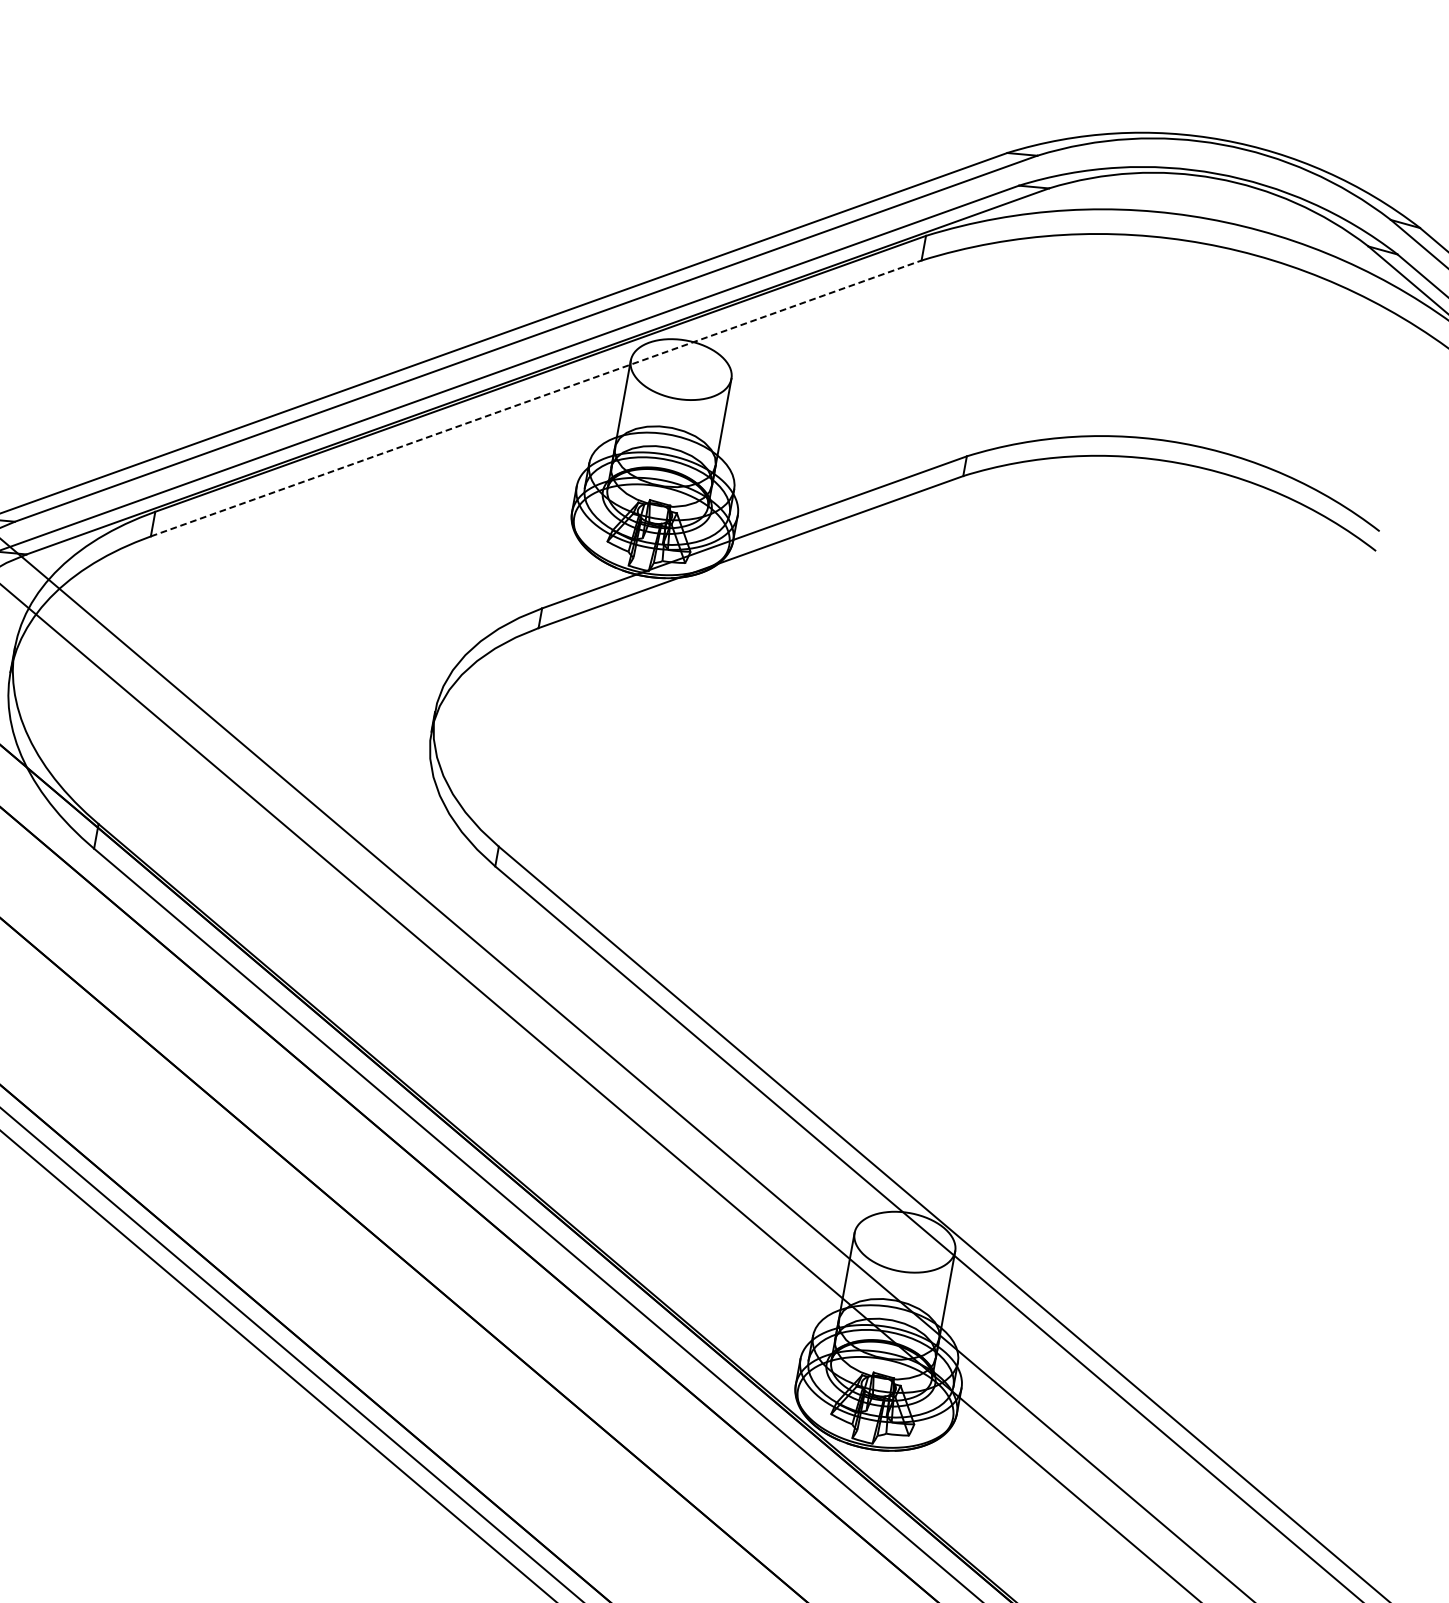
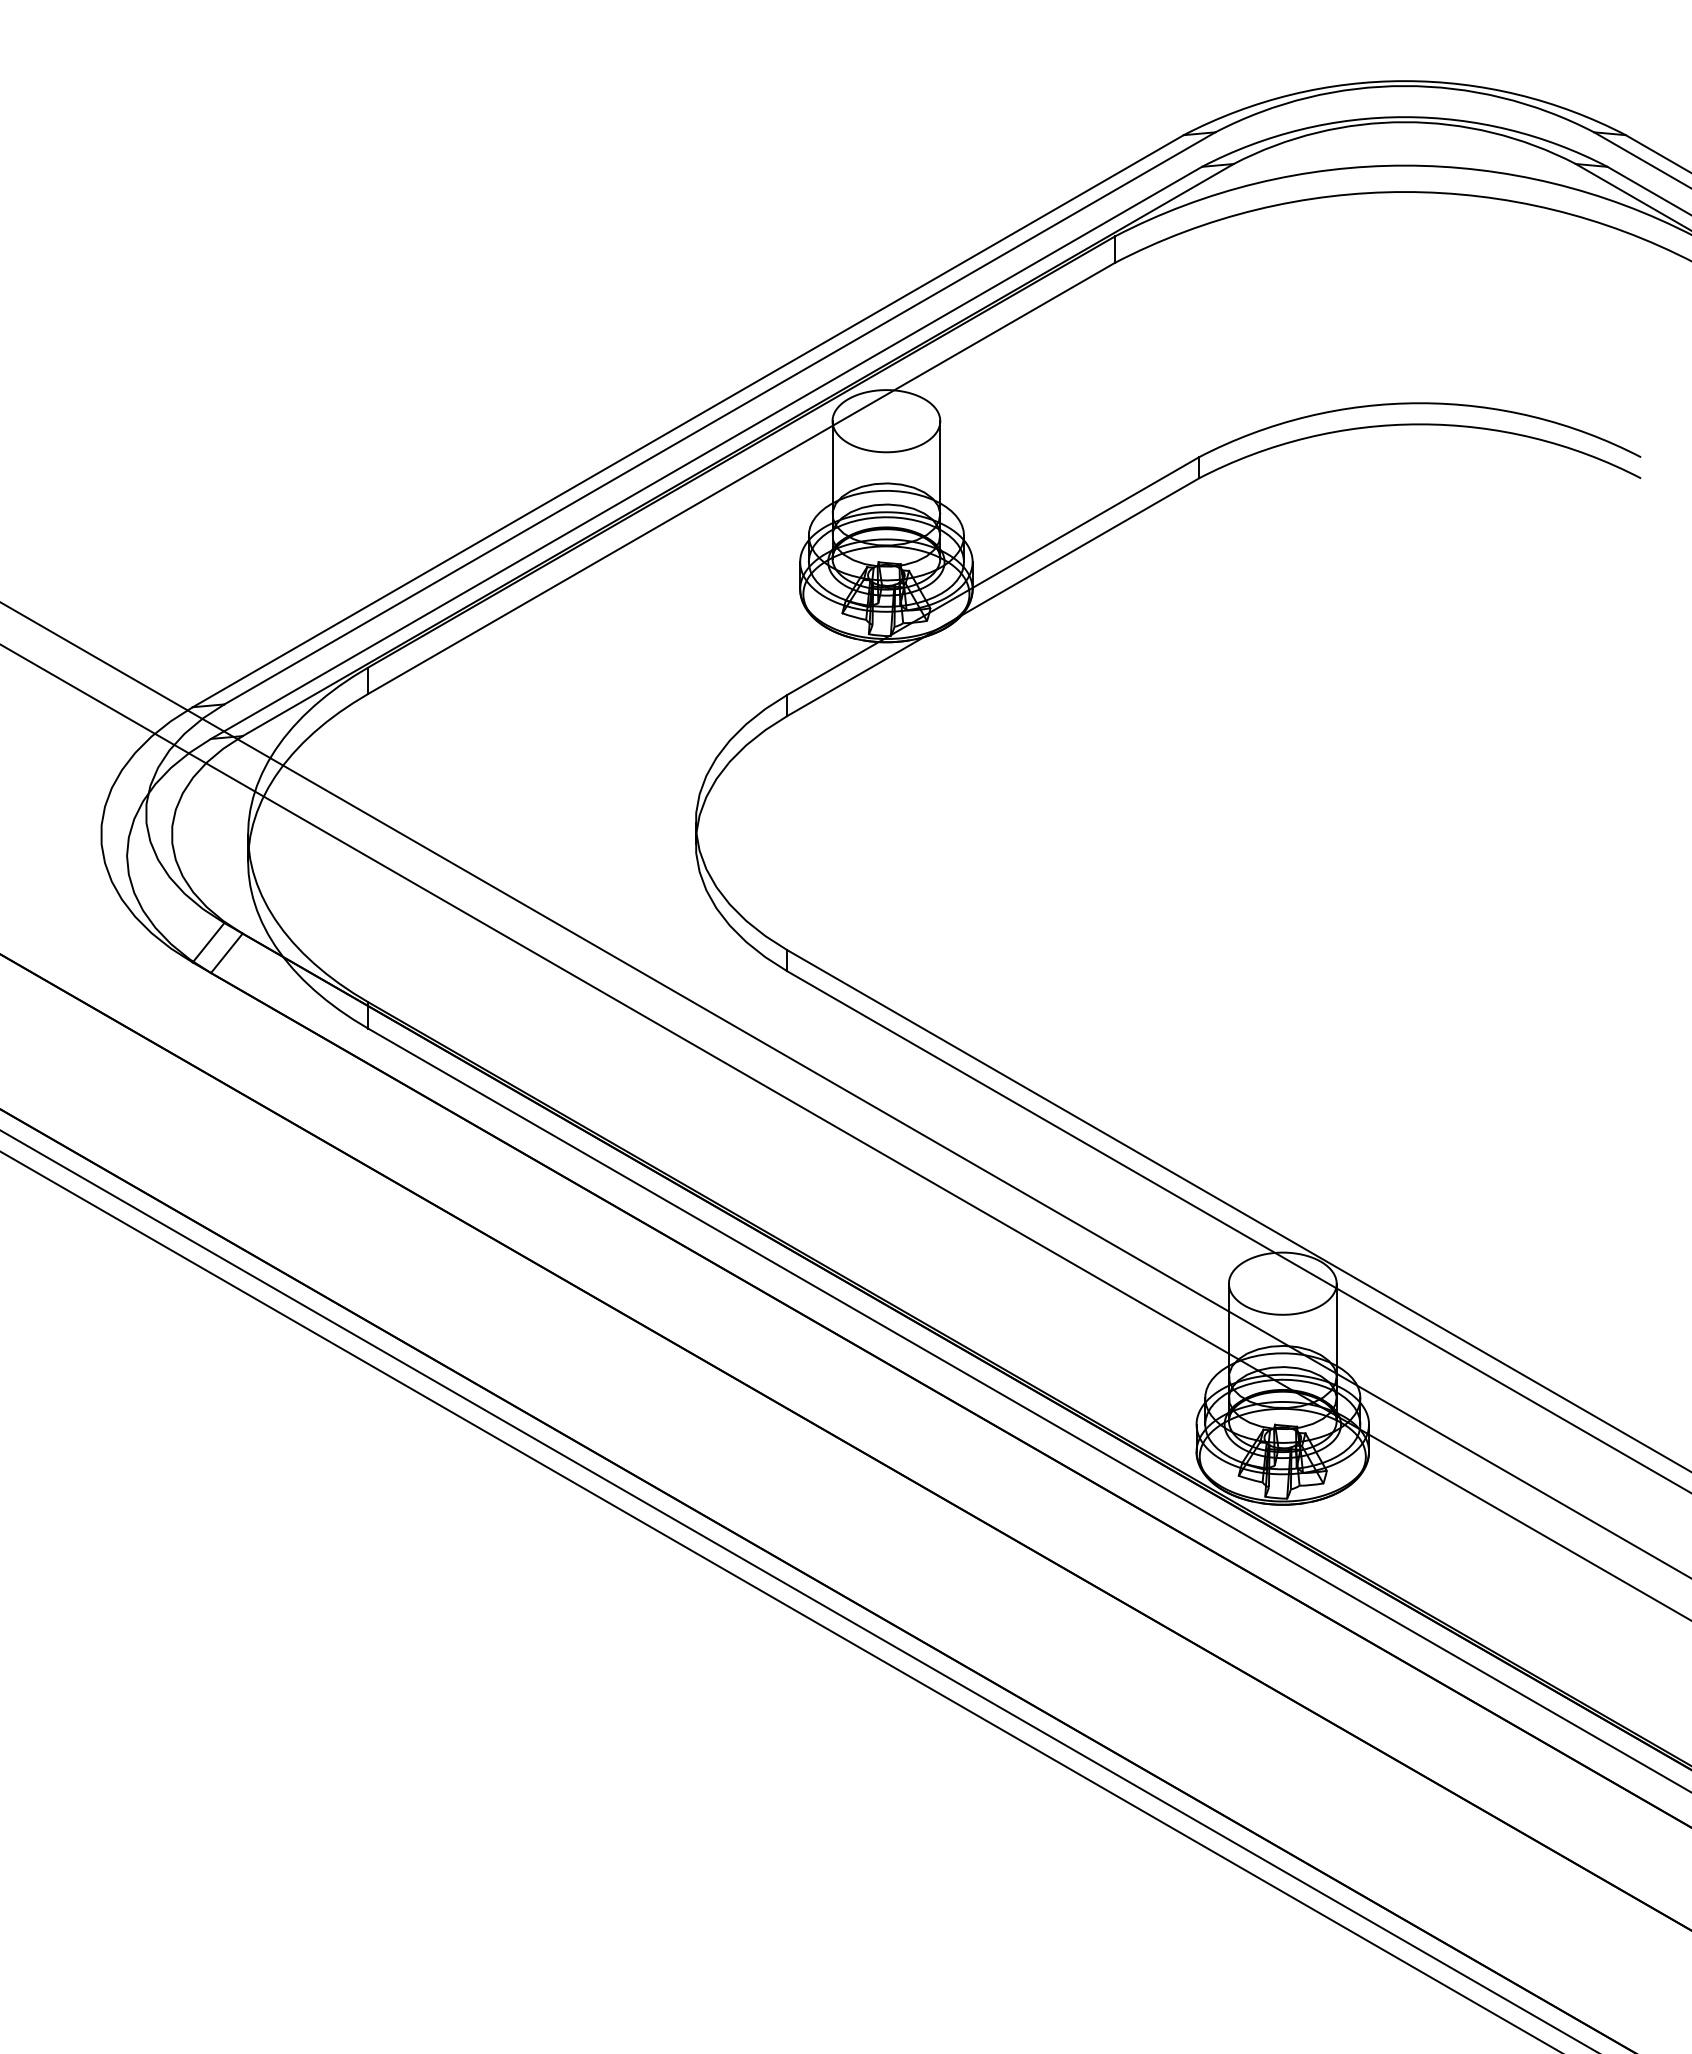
line: (537, 398) -> (742, 478), dashed -> solid

